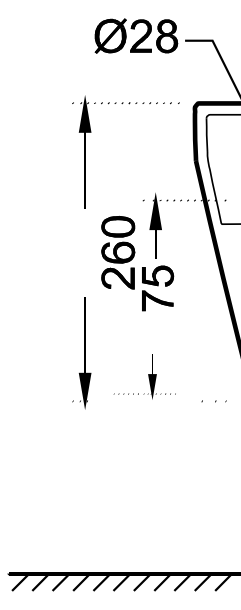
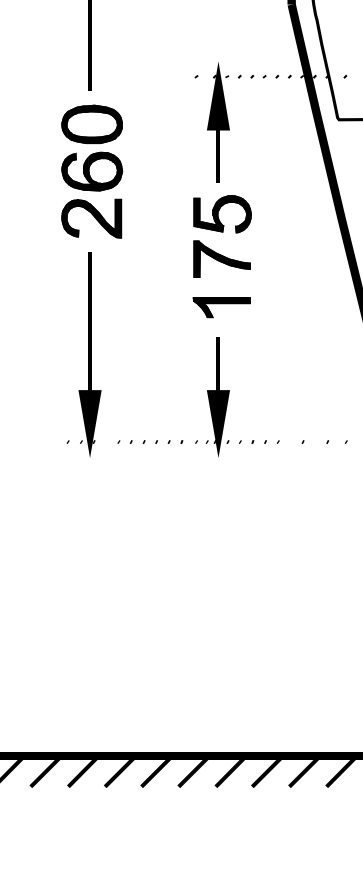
part: (118, 252) -> (92, 171), moved
part: (157, 327) -> (221, 307), added
part: (144, 376) -> (198, 396), size x1.43

